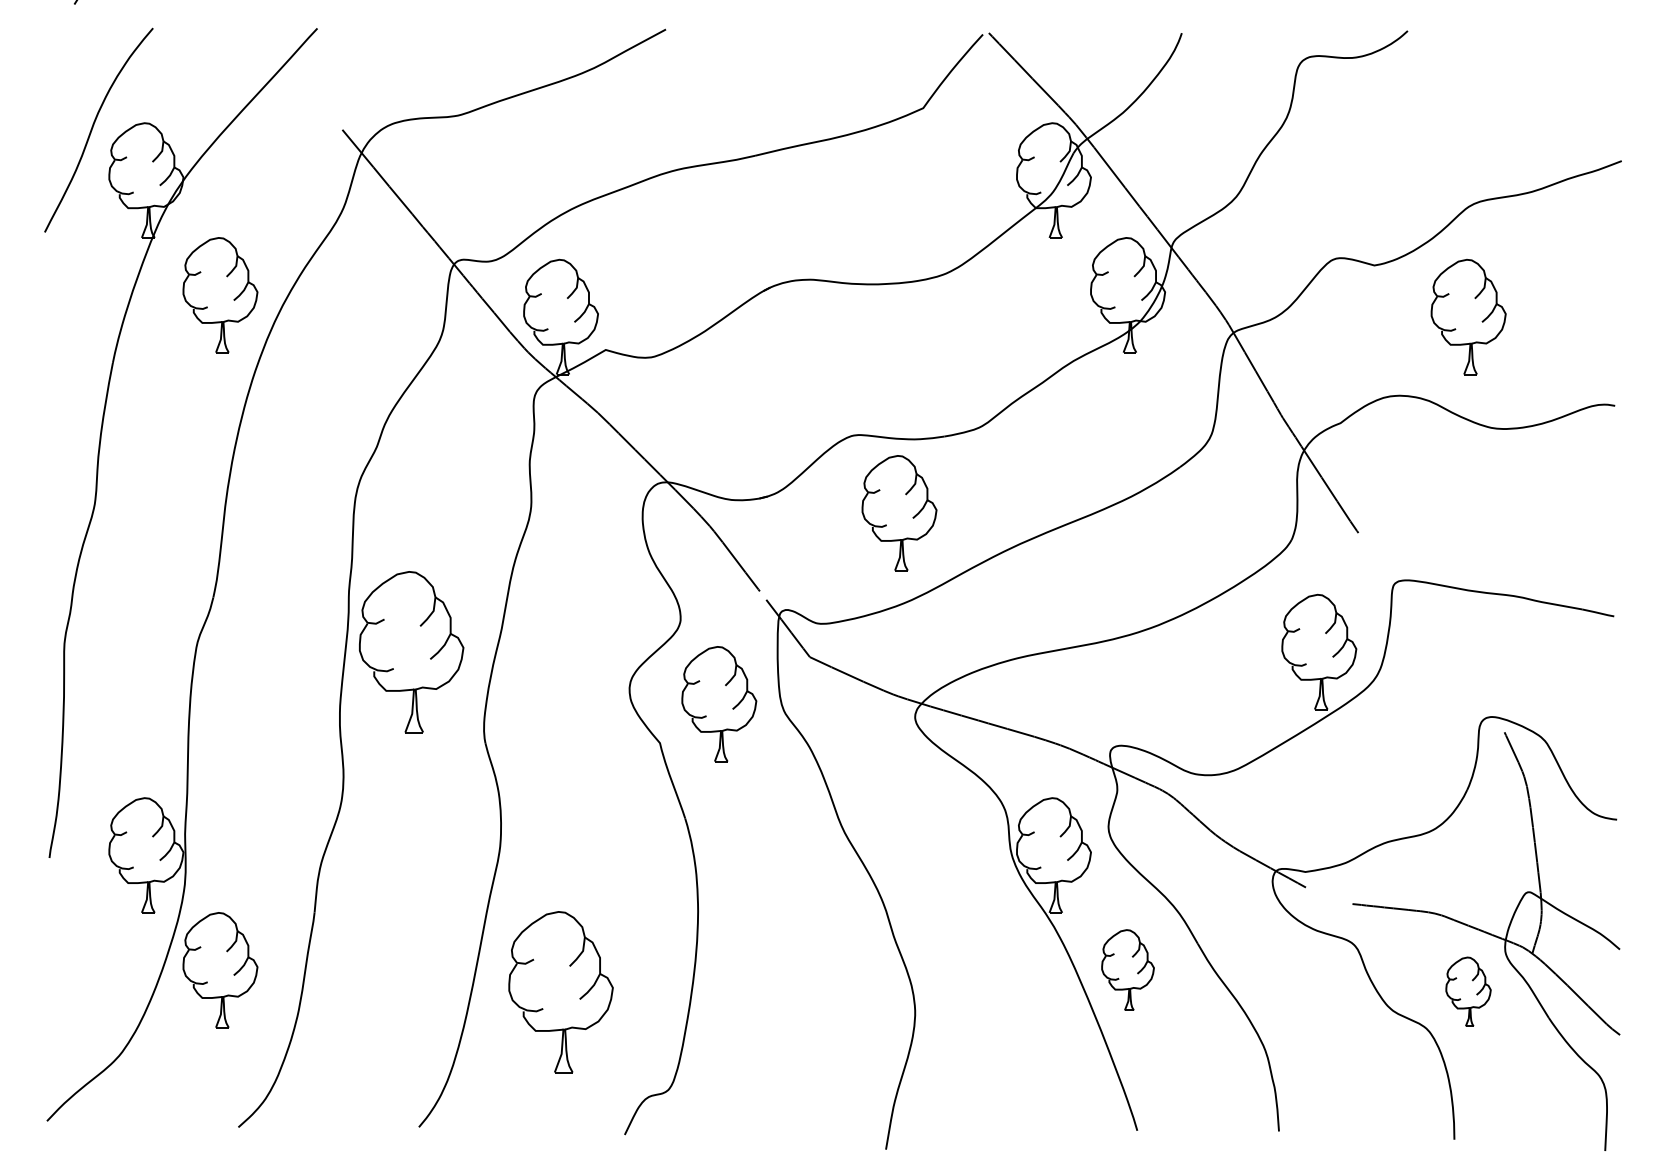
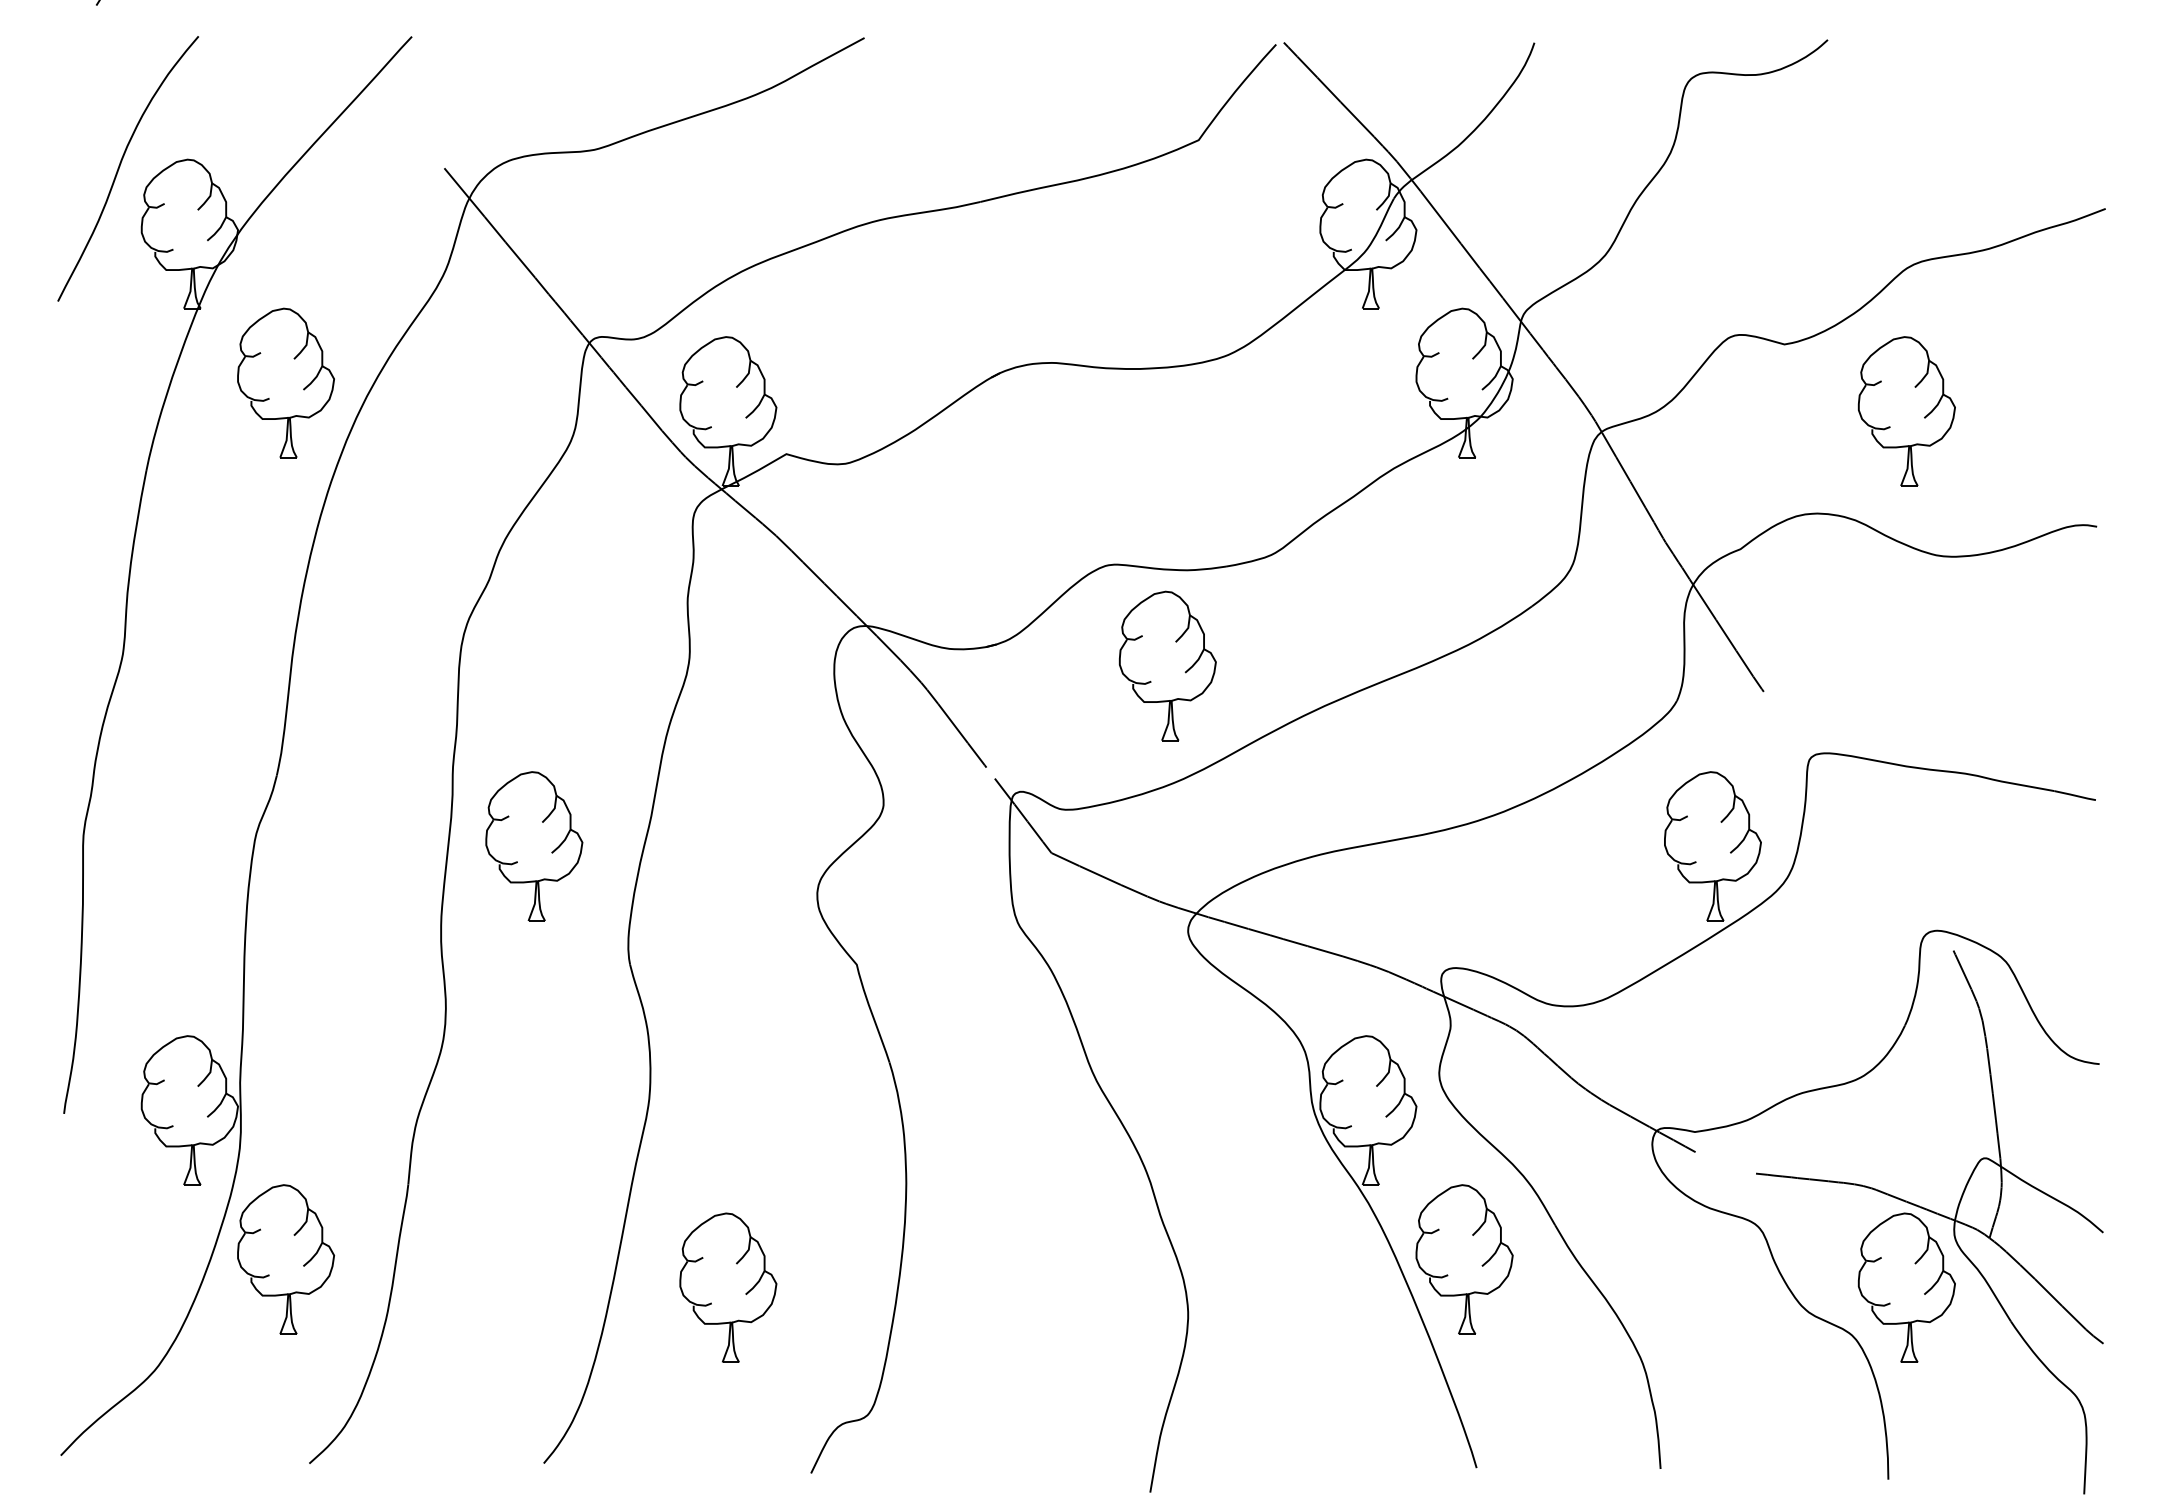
part: (411, 652) -> (534, 846), size x0.71
part: (719, 703) -> (933, 913), removed
part: (1127, 970) -> (1464, 1259), size x1.43
part: (561, 991) -> (728, 1287), size x0.71
part: (1468, 991) -> (1906, 1287), size x1.67

